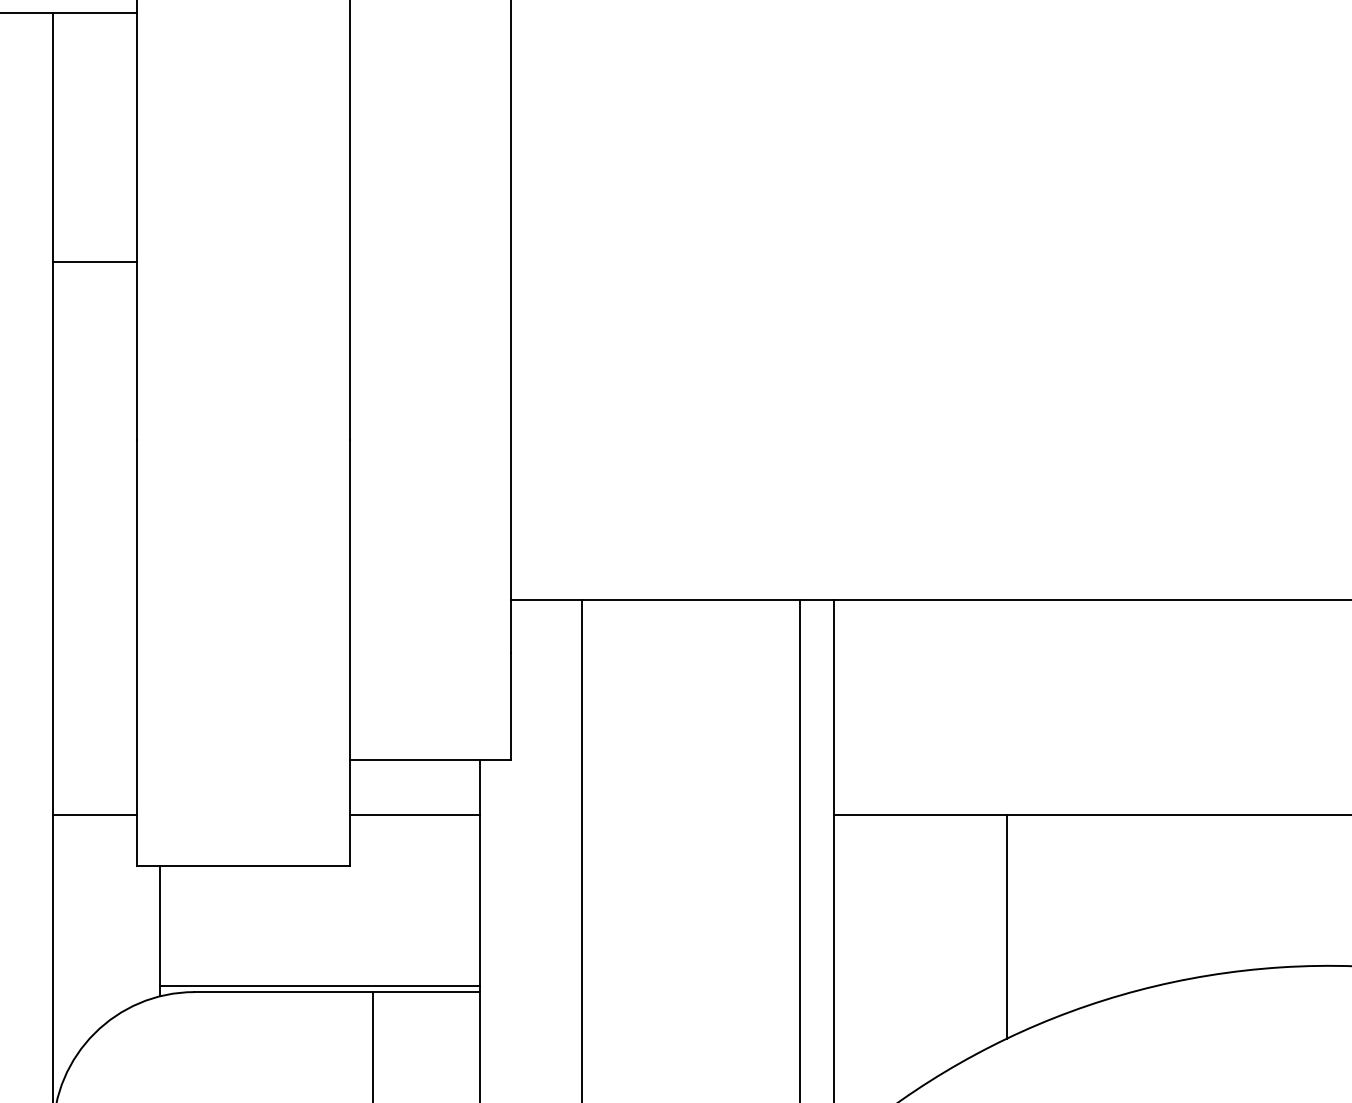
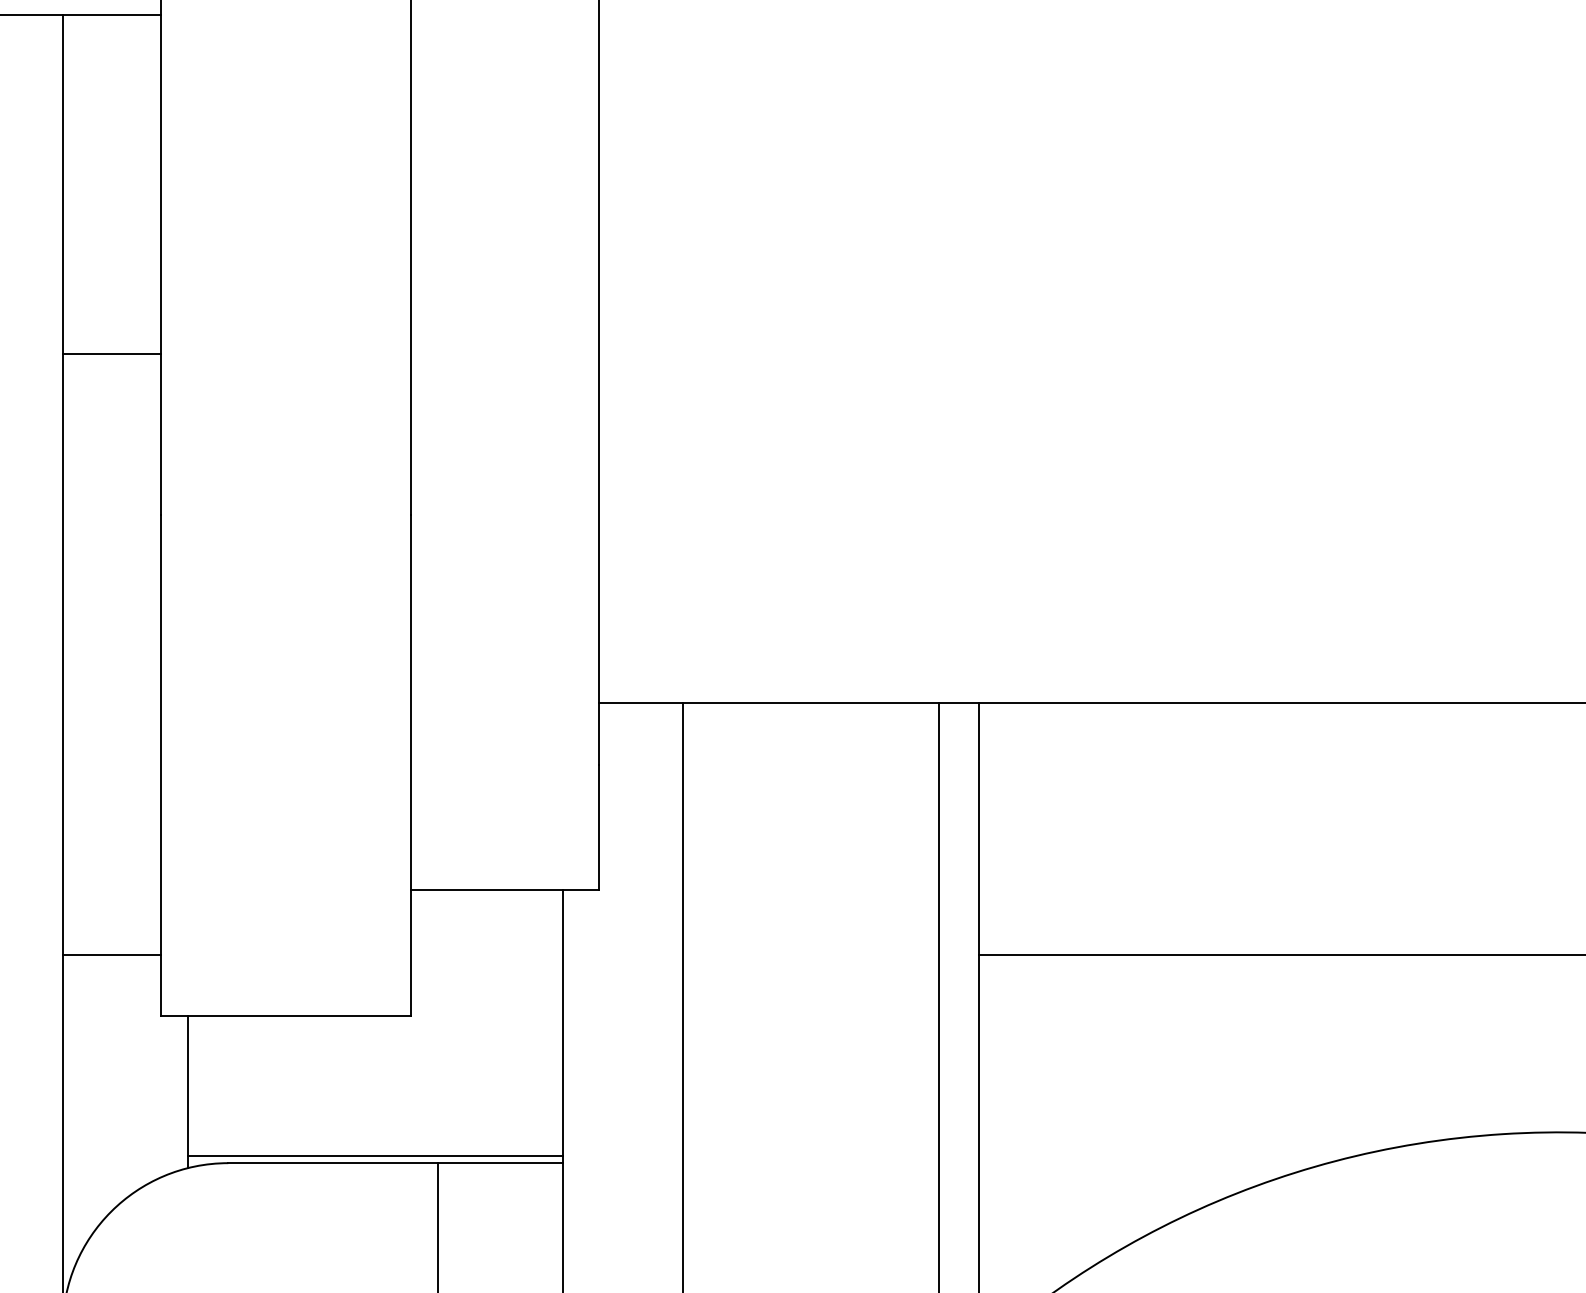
line: (94, 262) -> (111, 354), moved
line: (414, 814) -> (486, 954), removed
line: (1006, 926) -> (1180, 1086), removed

